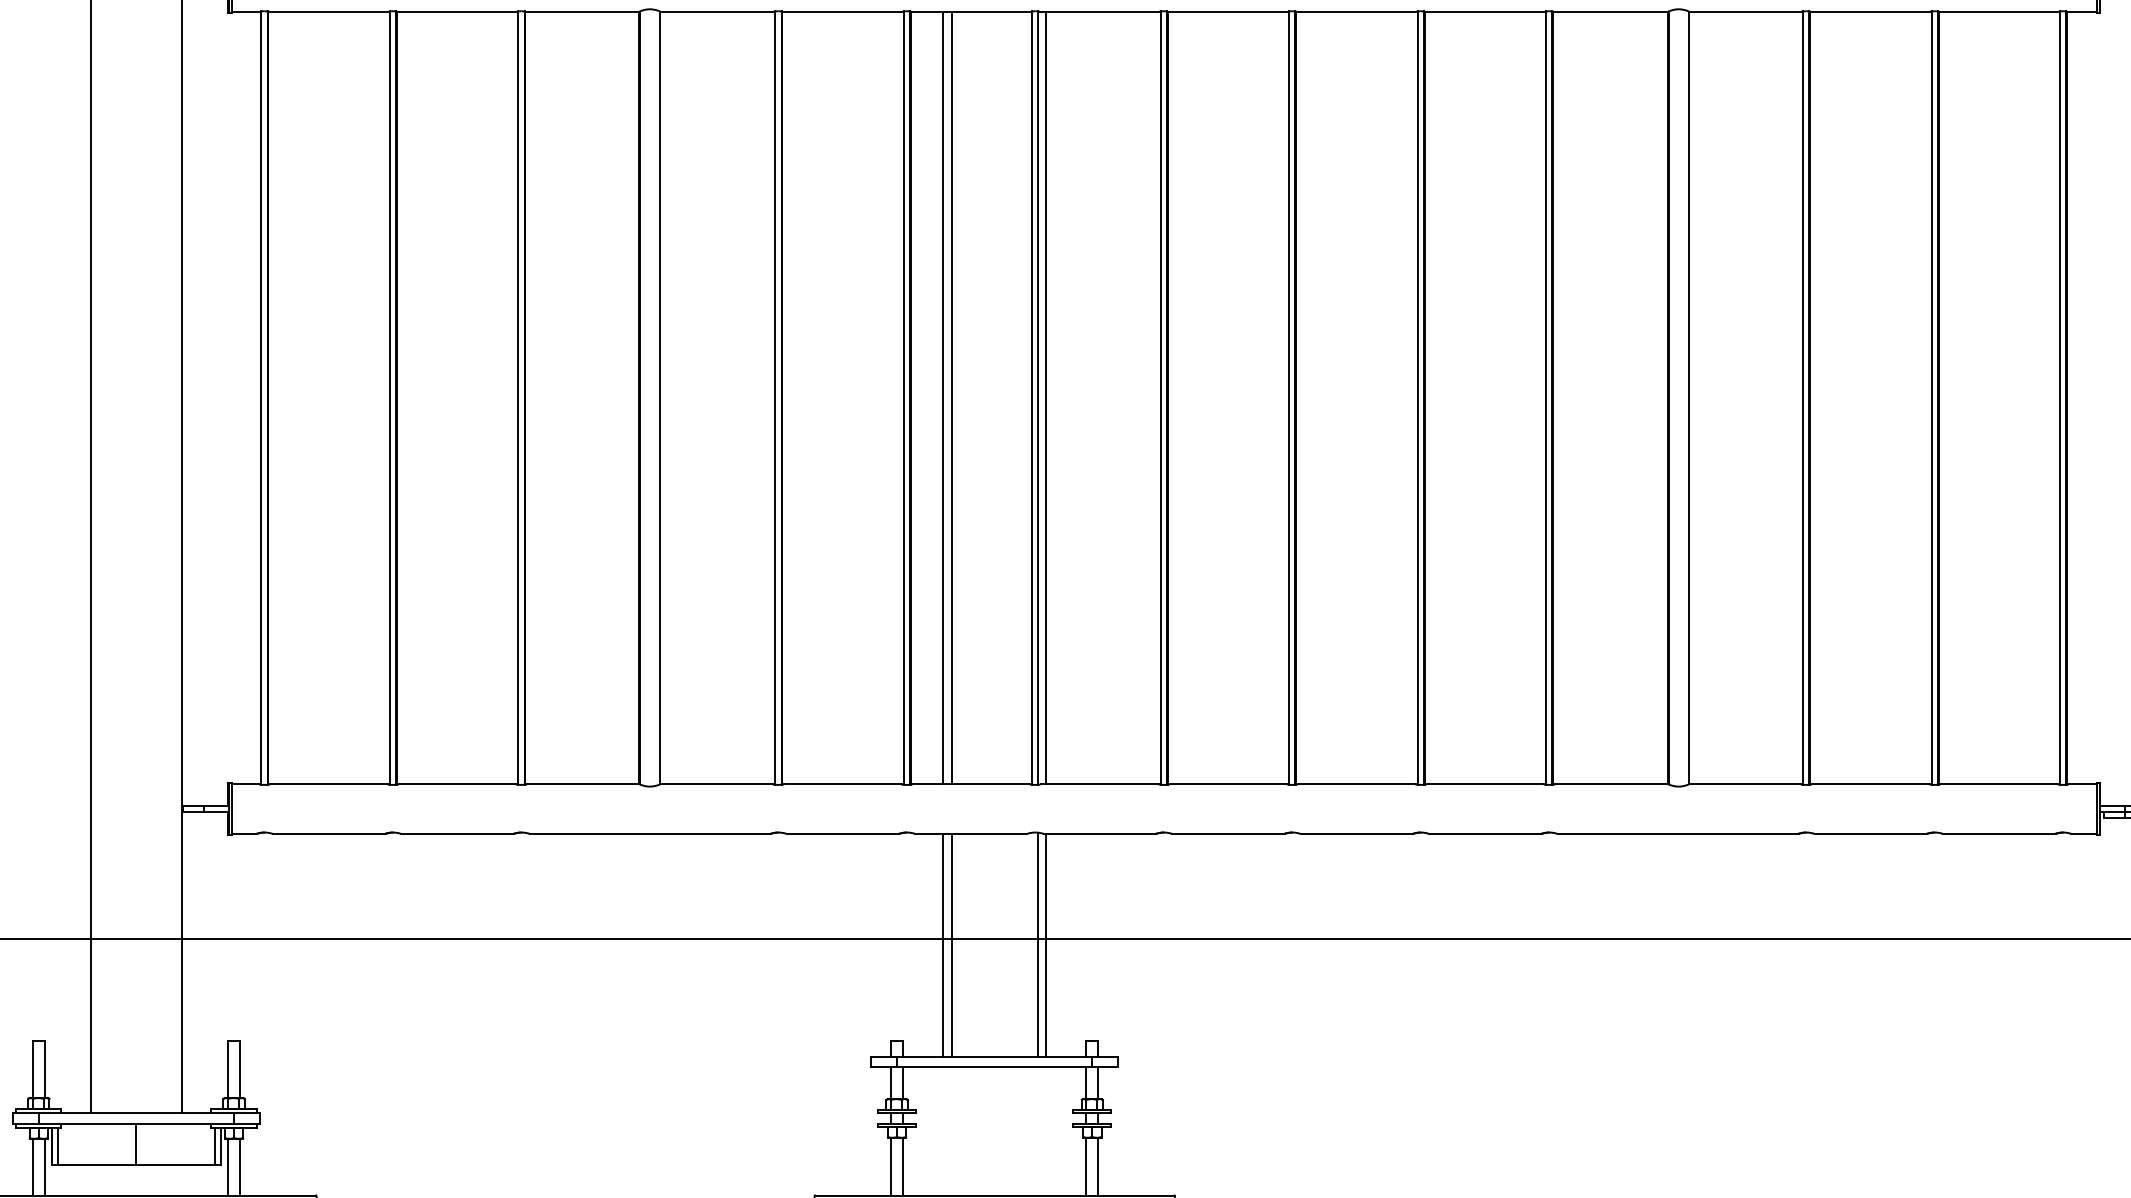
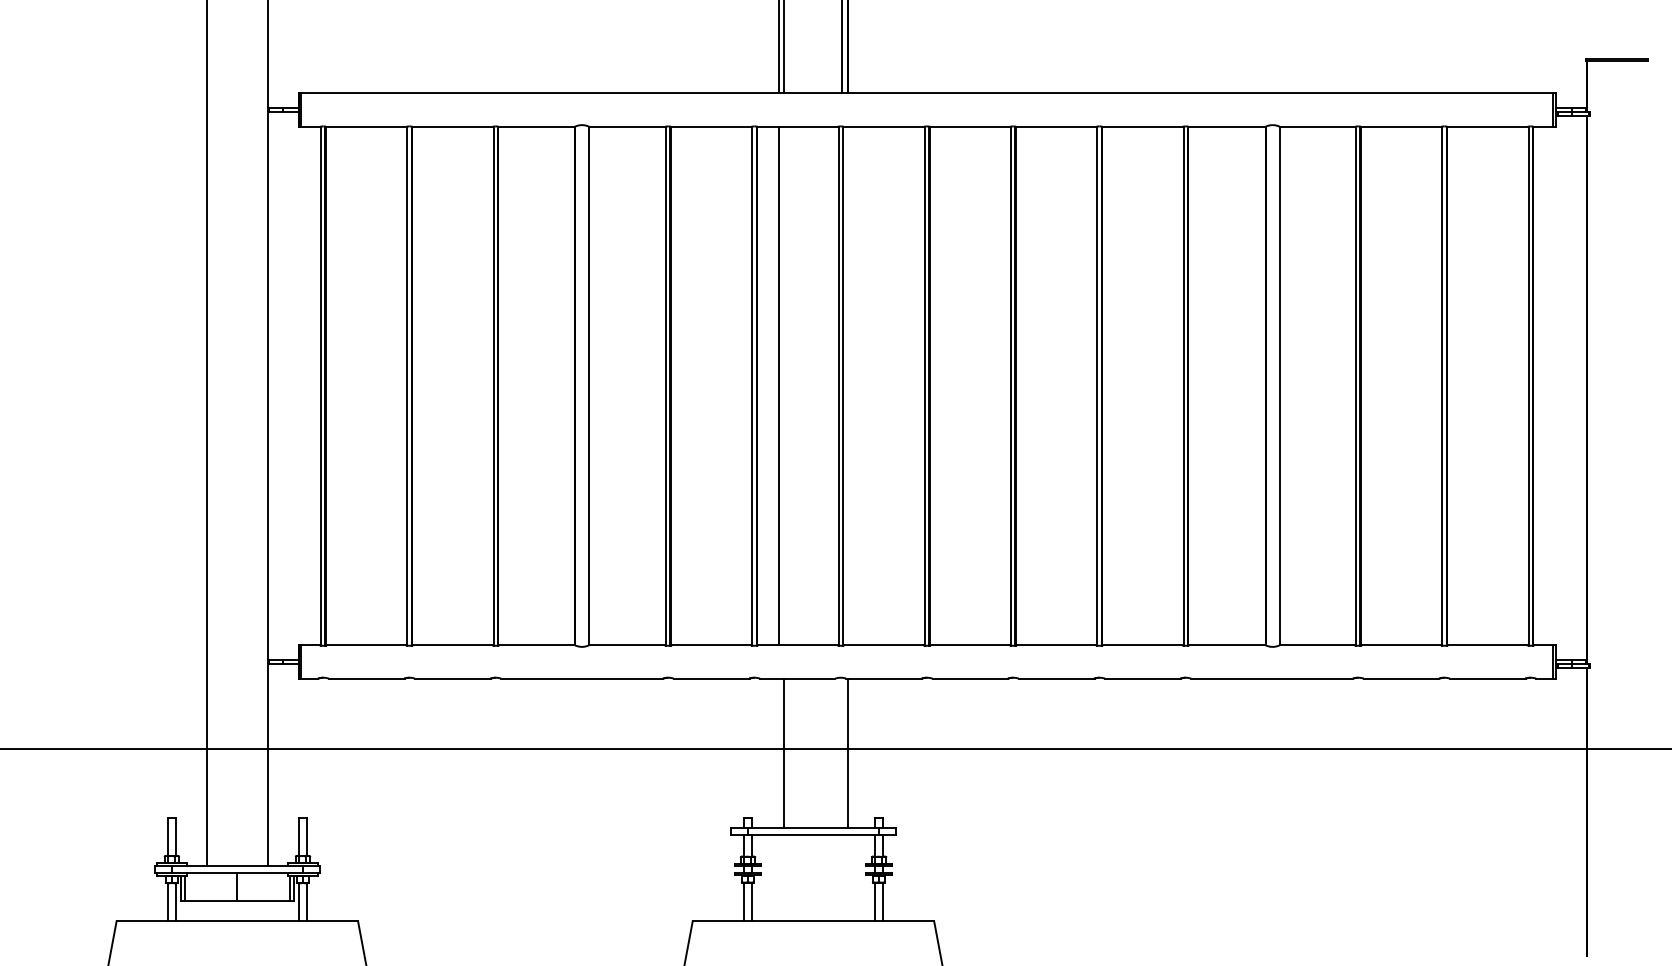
line: (951, 397) -> (784, 385), removed
line: (1045, 397) -> (847, 385), removed
line: (1037, 943) -> (842, 752), removed
line: (942, 945) -> (778, 753), removed

